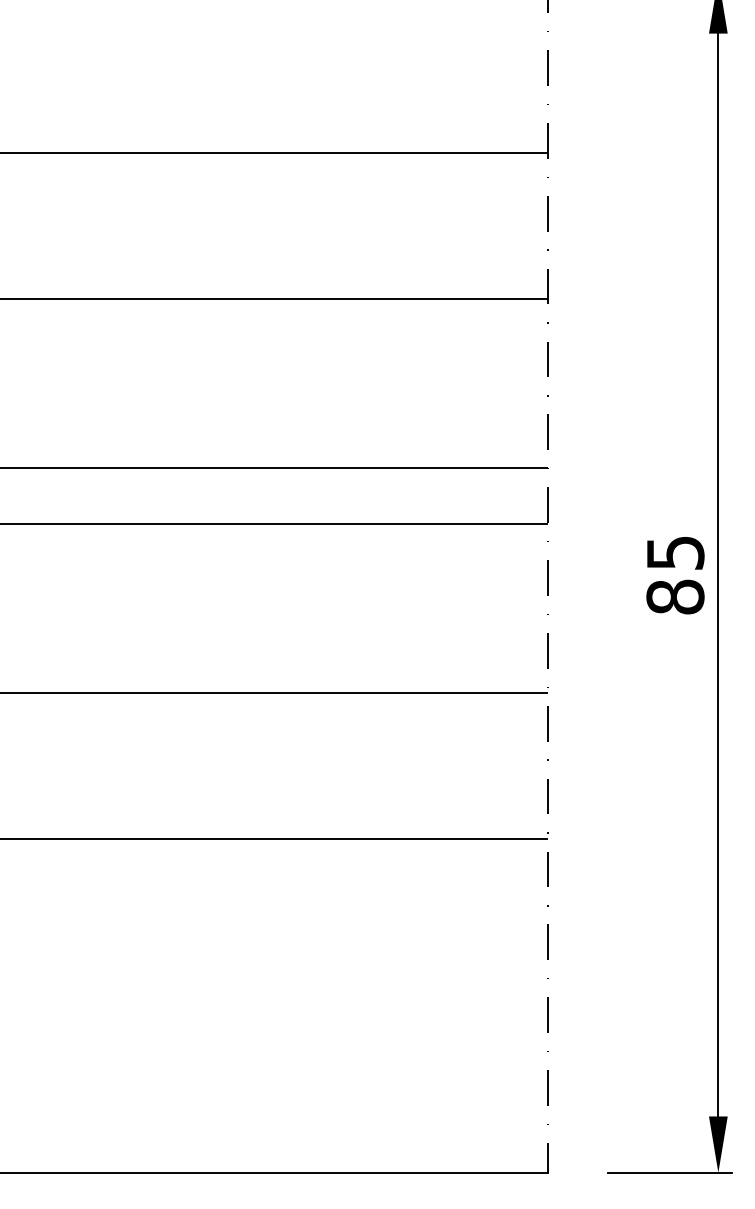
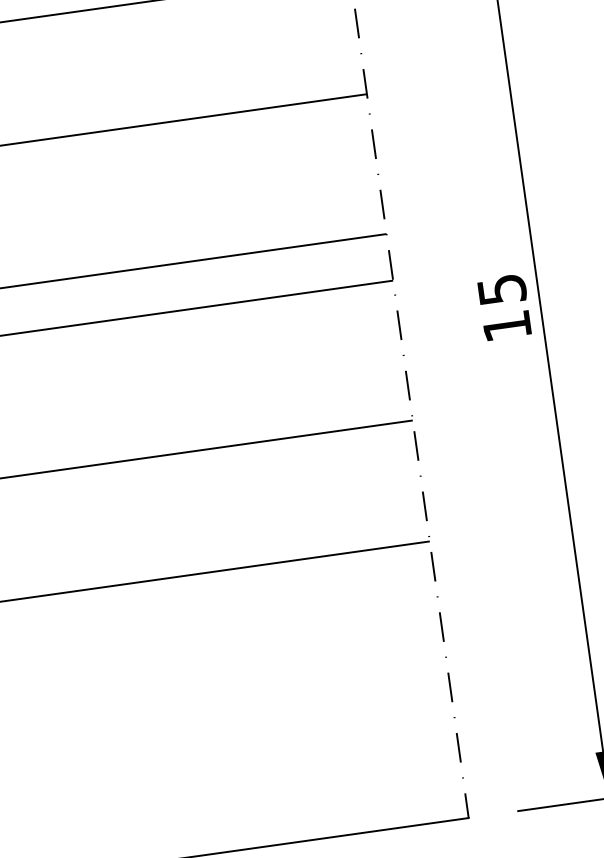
text: (675, 596) -> (507, 325), 85 -> 15

